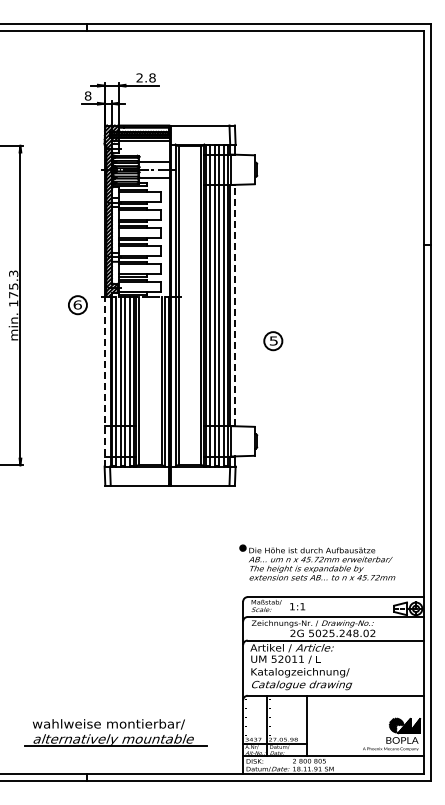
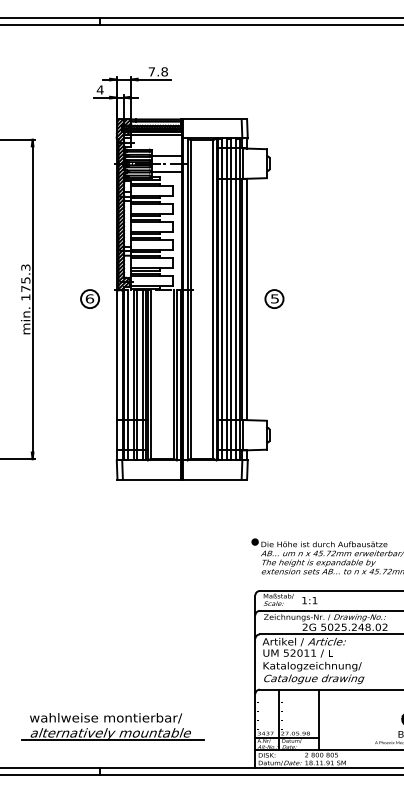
text: (139, 77) -> (151, 71), 2.8 -> 7.8
text: (87, 95) -> (99, 89), 8 -> 4
line: (235, 305) -> (247, 299), dashed -> solid
part: (273, 341) -> (274, 299), moved
line: (105, 381) -> (117, 375), dashed -> solid
part: (115, 732) -> (112, 726), moved

